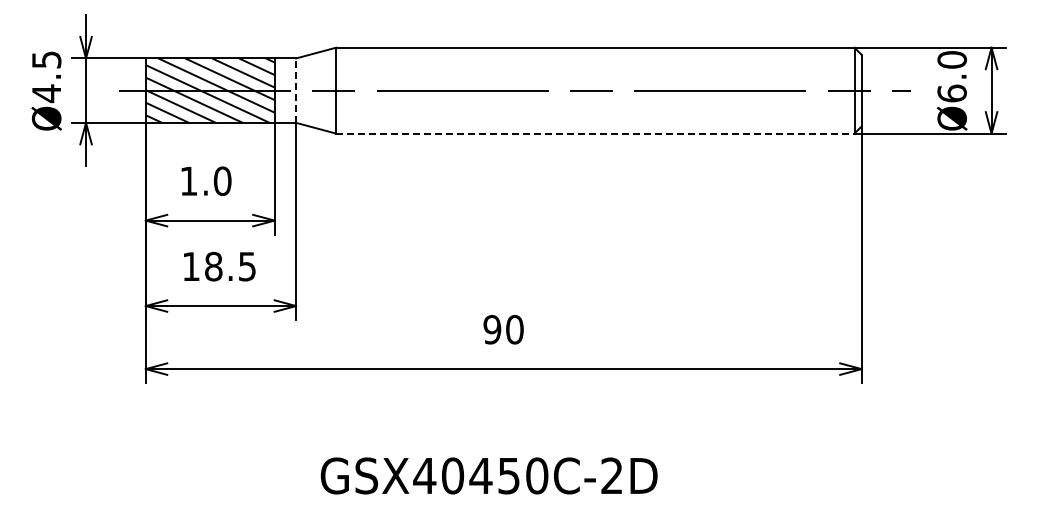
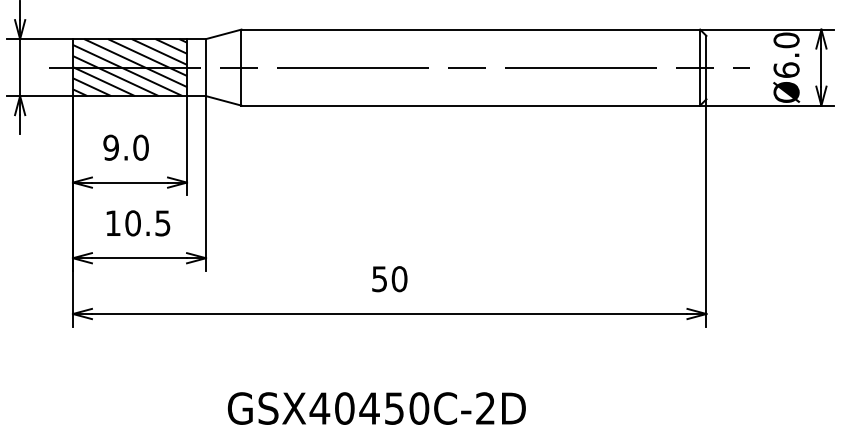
line: (296, 90) -> (206, 67), dashed -> solid
line: (595, 133) -> (470, 105), dashed -> solid
text: (188, 181) -> (110, 147), 1.0 -> 9.0
text: (213, 266) -> (132, 223), 18.5 -> 10.5
text: (492, 329) -> (379, 278), 90 -> 50

